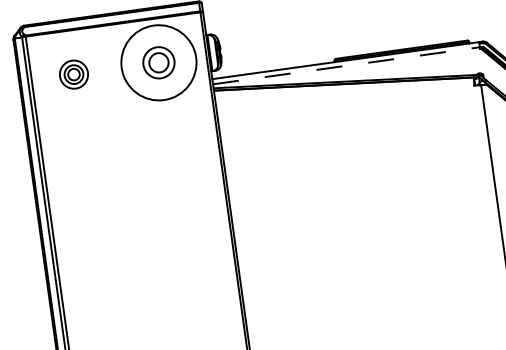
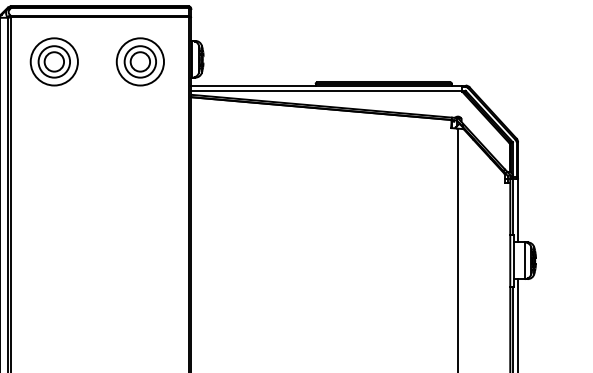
circle: (158, 62) -> (140, 61), size x0.62
line: (348, 65) -> (328, 90), dashed -> solid
part: (73, 74) -> (53, 61), size x1.67

